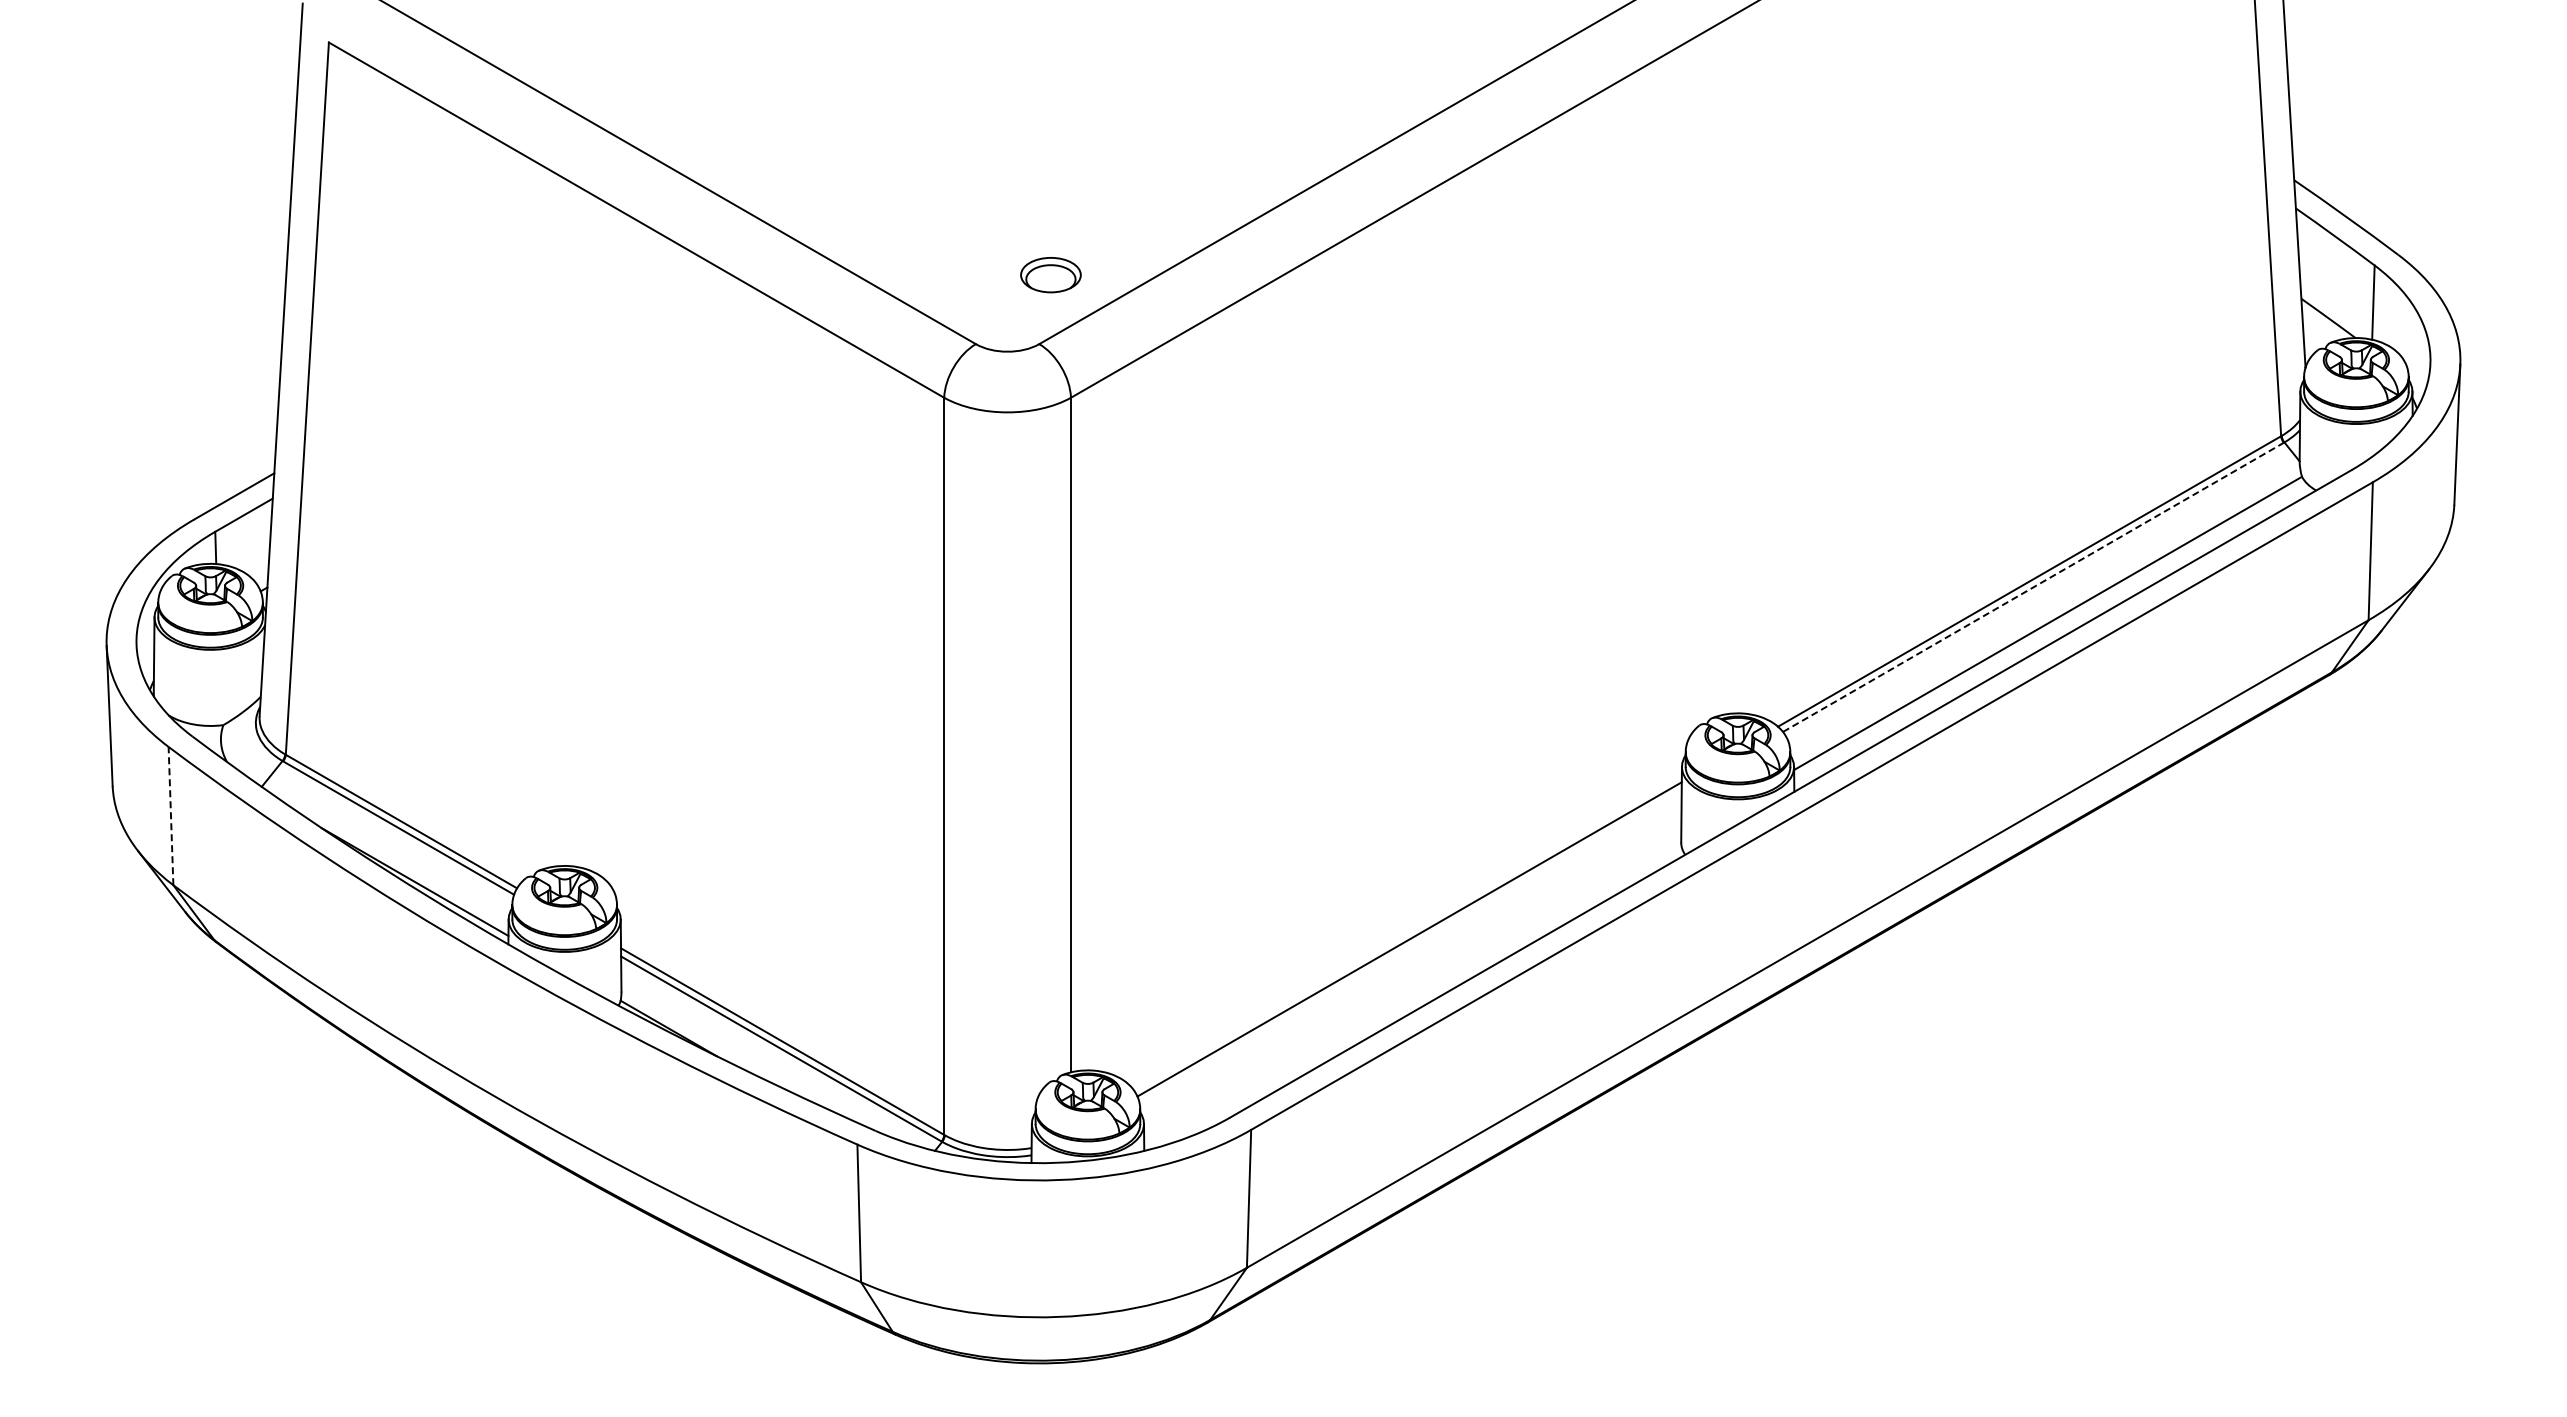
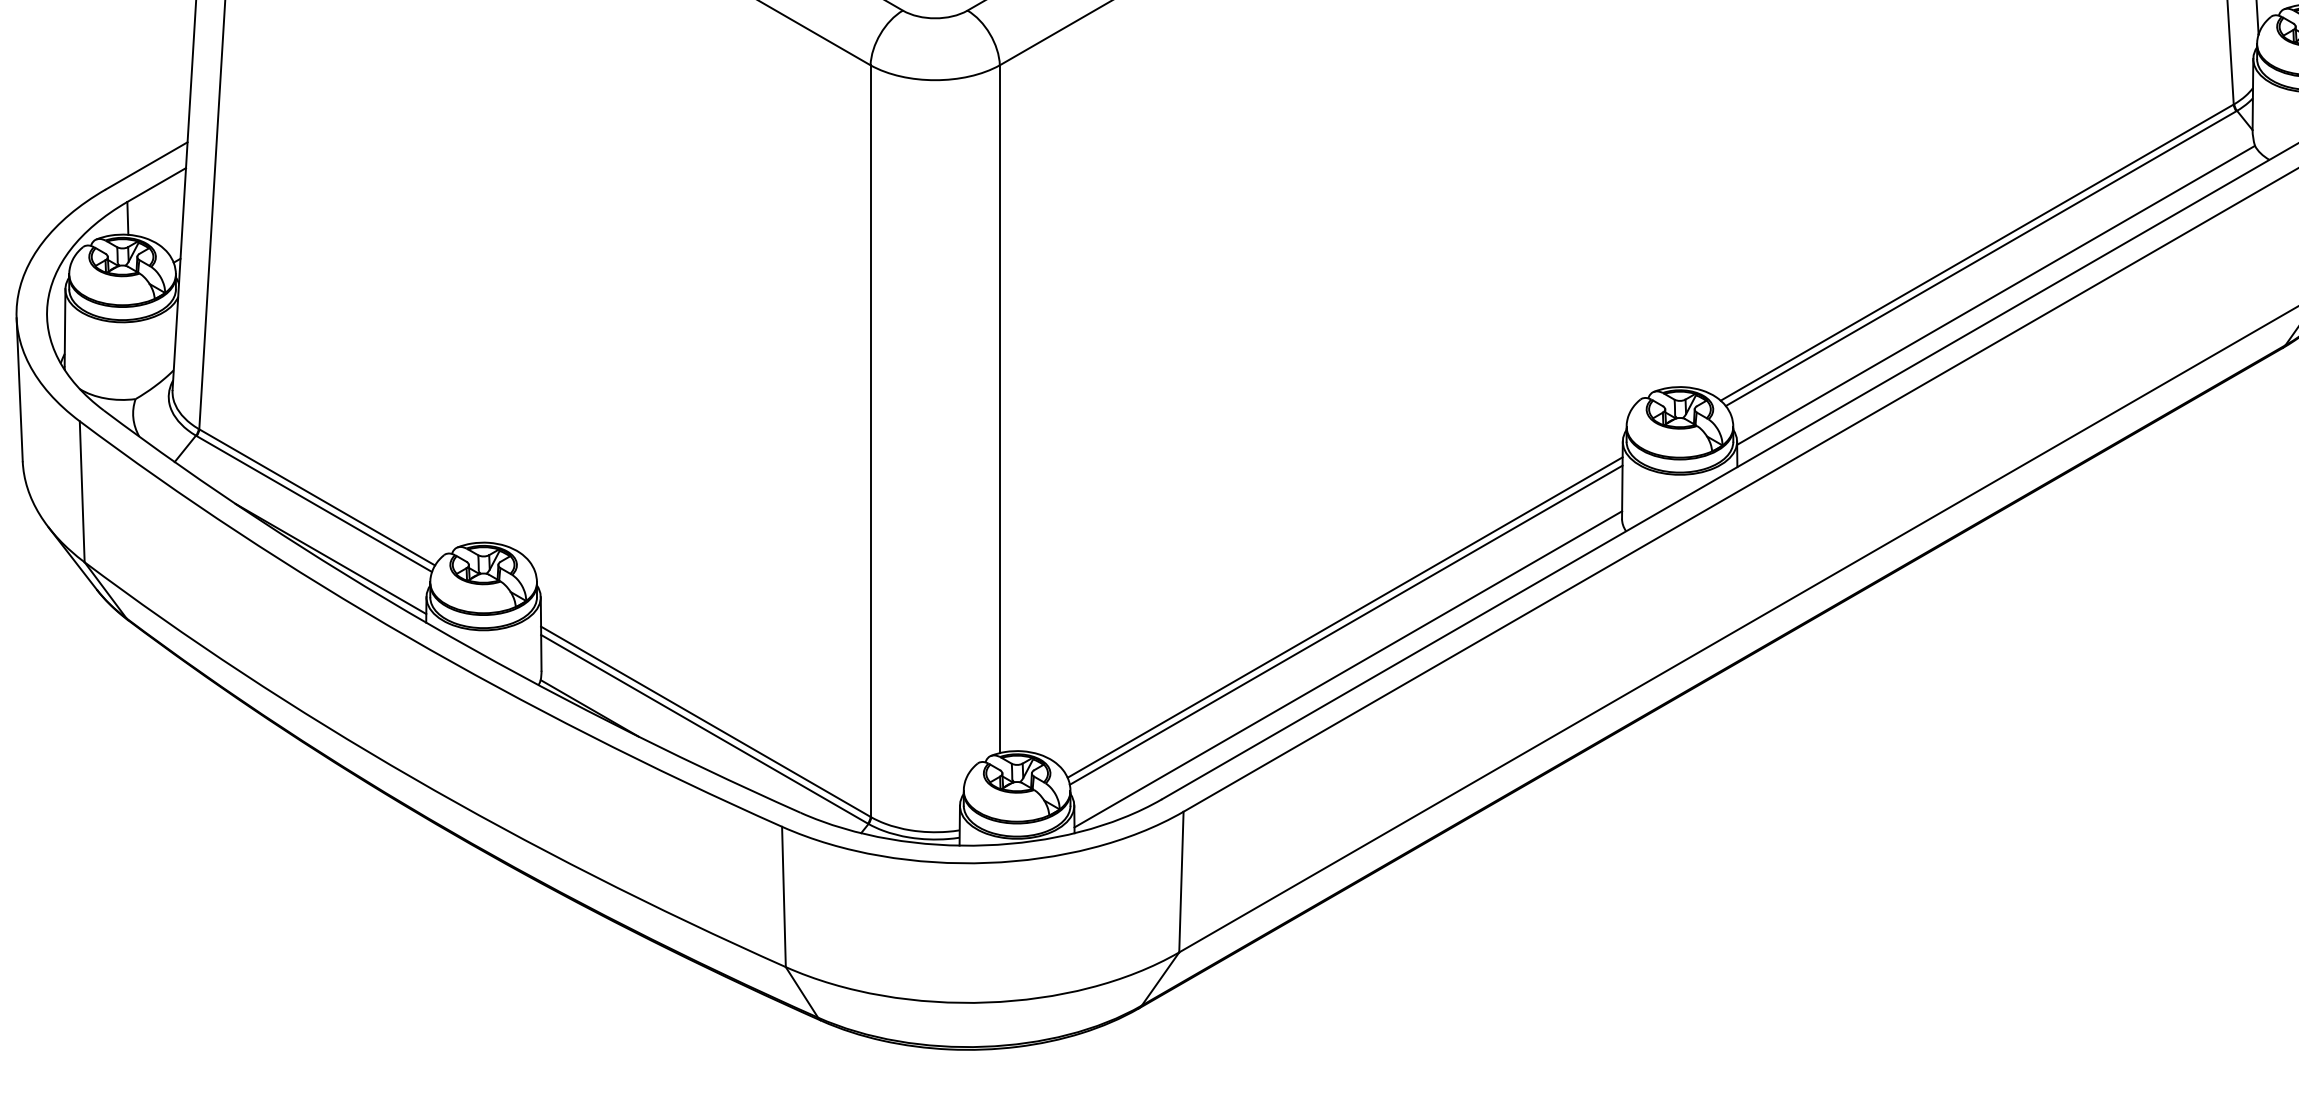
line: (2033, 587) -> (1981, 258), dashed -> solid
line: (170, 815) -> (81, 491), dashed -> solid
line: (1410, 946) -> (1346, 624), added
line: (1412, 990) -> (1348, 669), added

